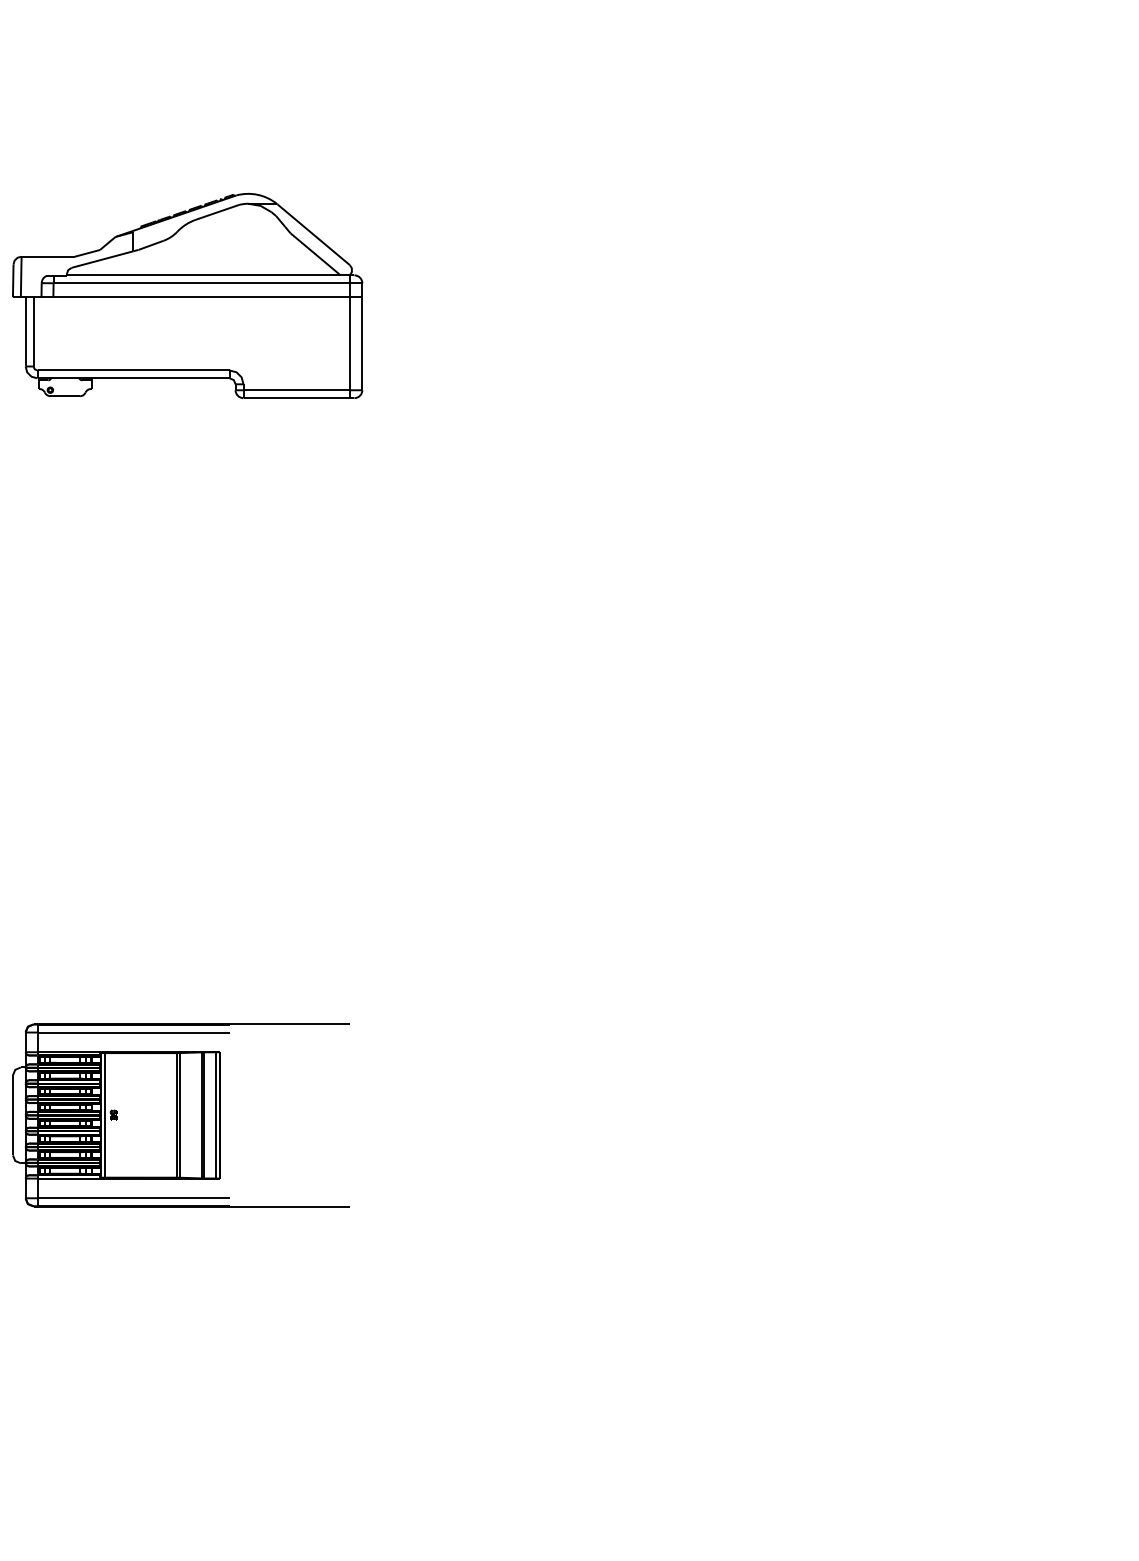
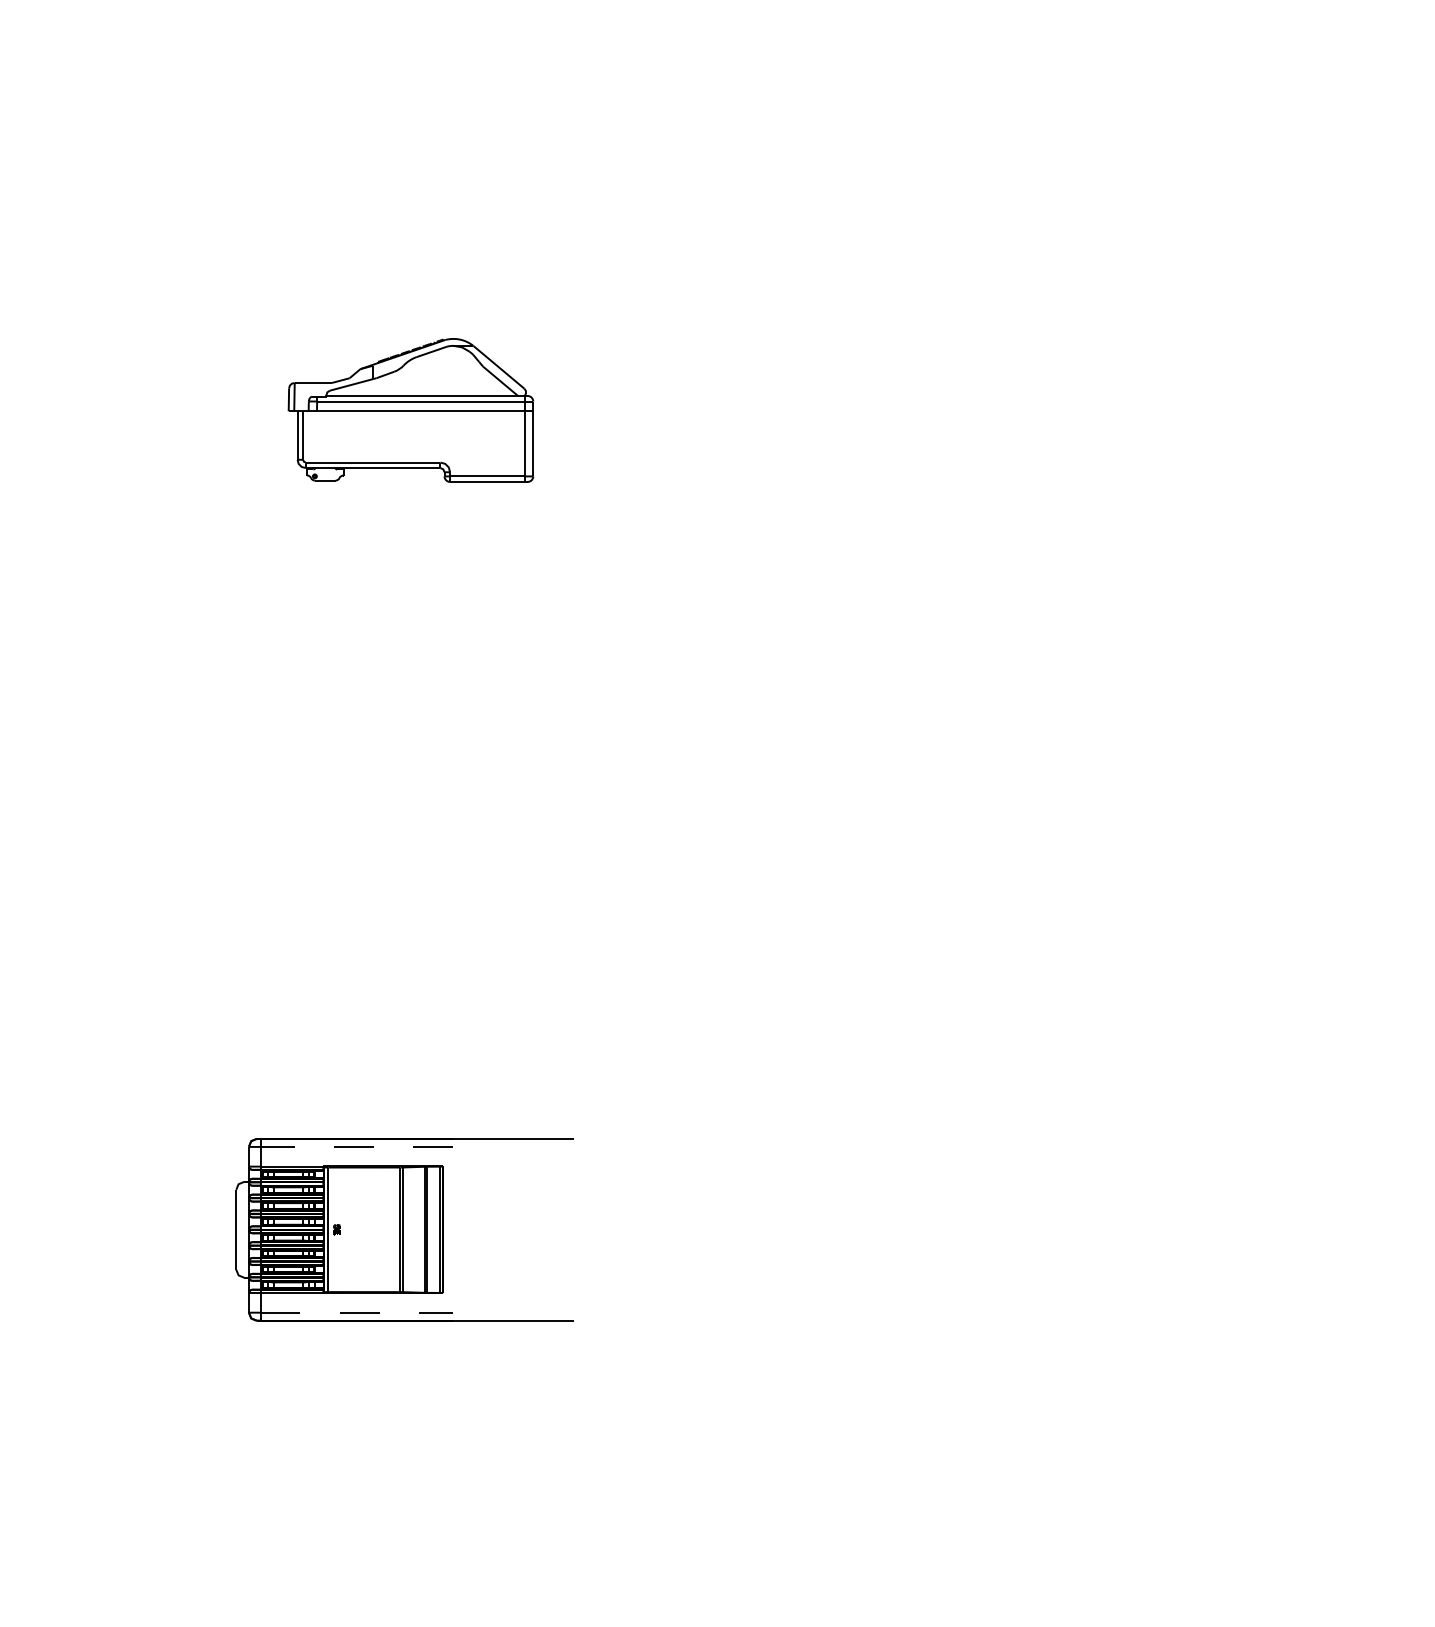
part: (187, 296) -> (410, 410), size x0.7
line: (133, 1032) -> (356, 1146), solid -> dashed
line: (134, 1198) -> (357, 1312), solid -> dashed

